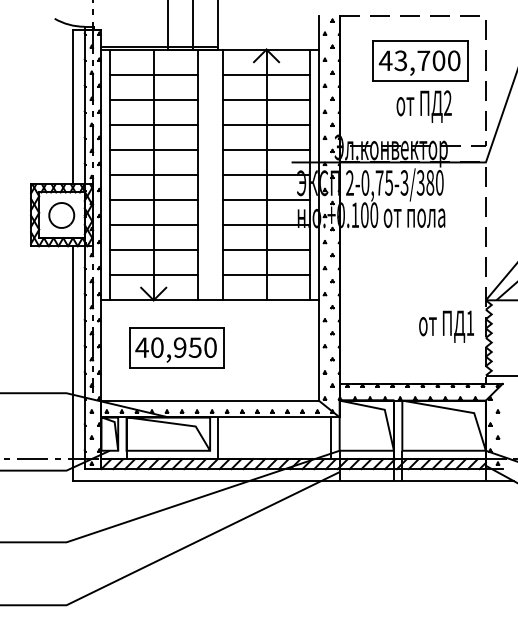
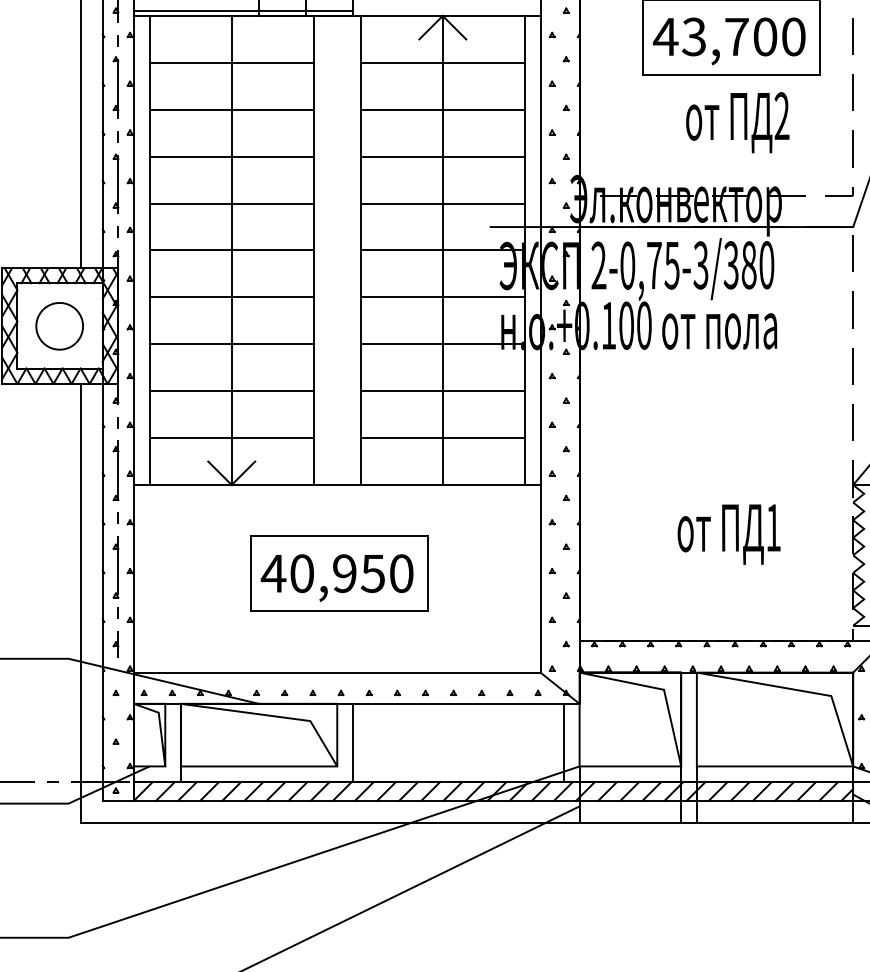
text: (446, 326) -> (728, 533), moved
part: (176, 347) -> (337, 573), moved

